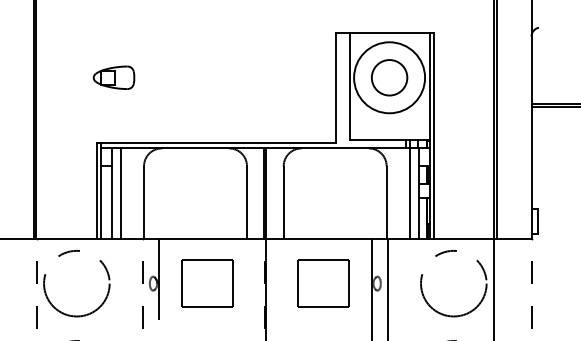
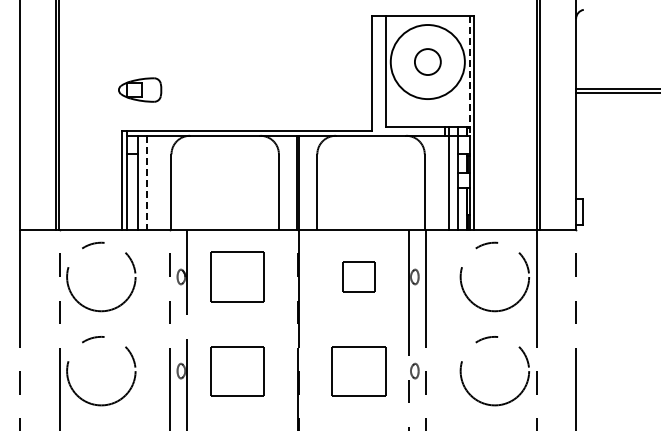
part: (114, 77) -> (140, 89), moved
circle: (389, 77) -> (427, 61), size x0.7
line: (429, 91) -> (469, 76), solid -> dashed
line: (121, 194) -> (147, 183), solid -> dashed
part: (323, 283) -> (358, 276), size x0.6

